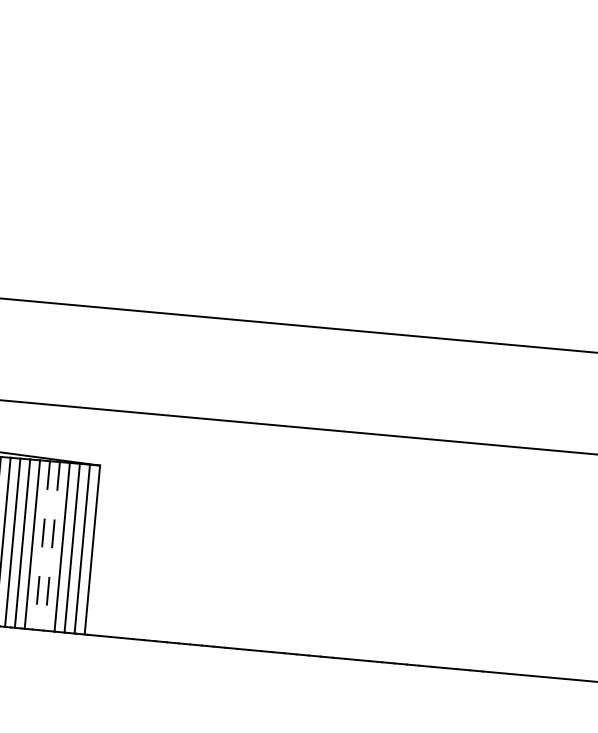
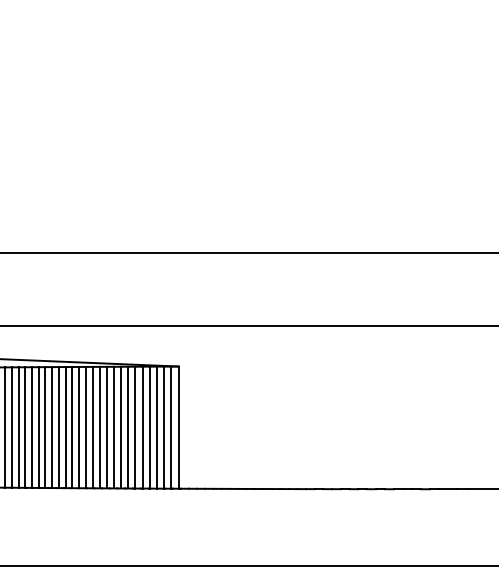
line: (42, 545) -> (142, 427), dashed -> solid
line: (51, 546) -> (149, 427), dashed -> solid

